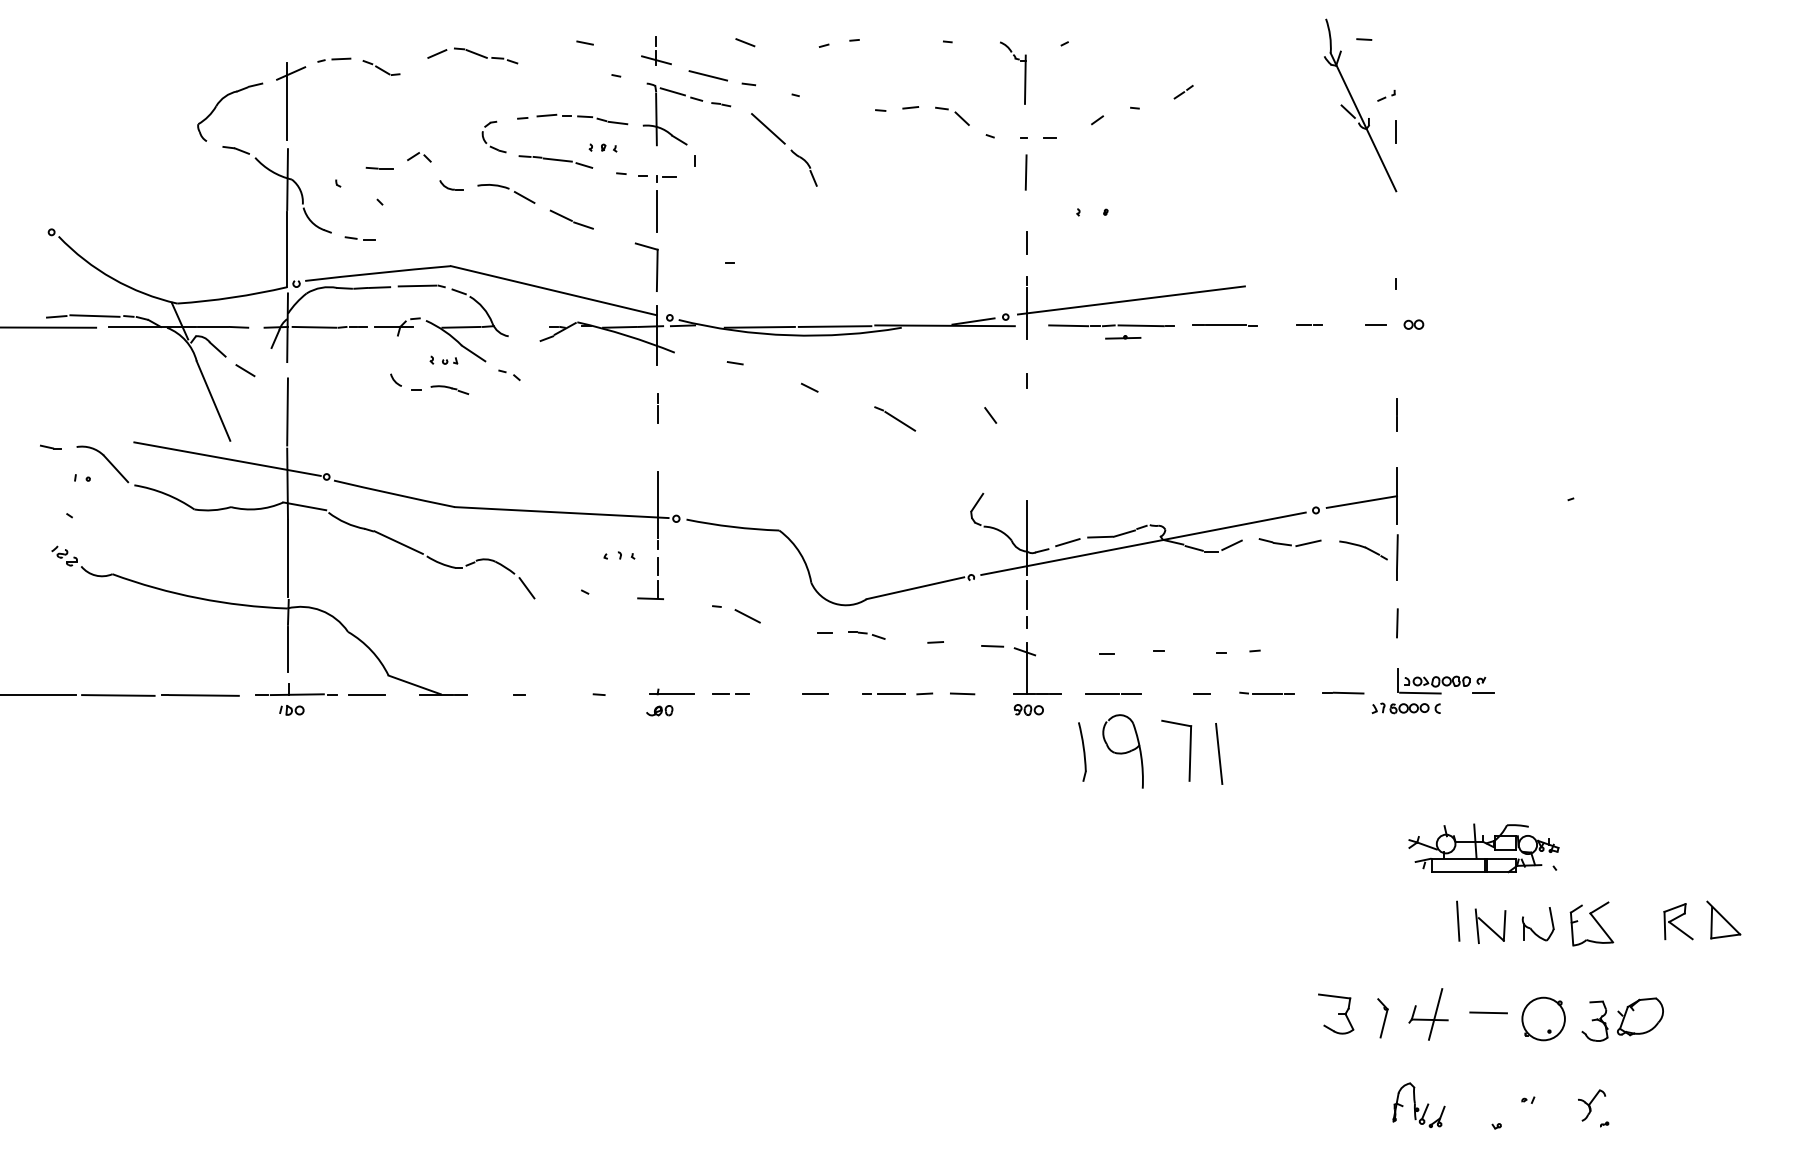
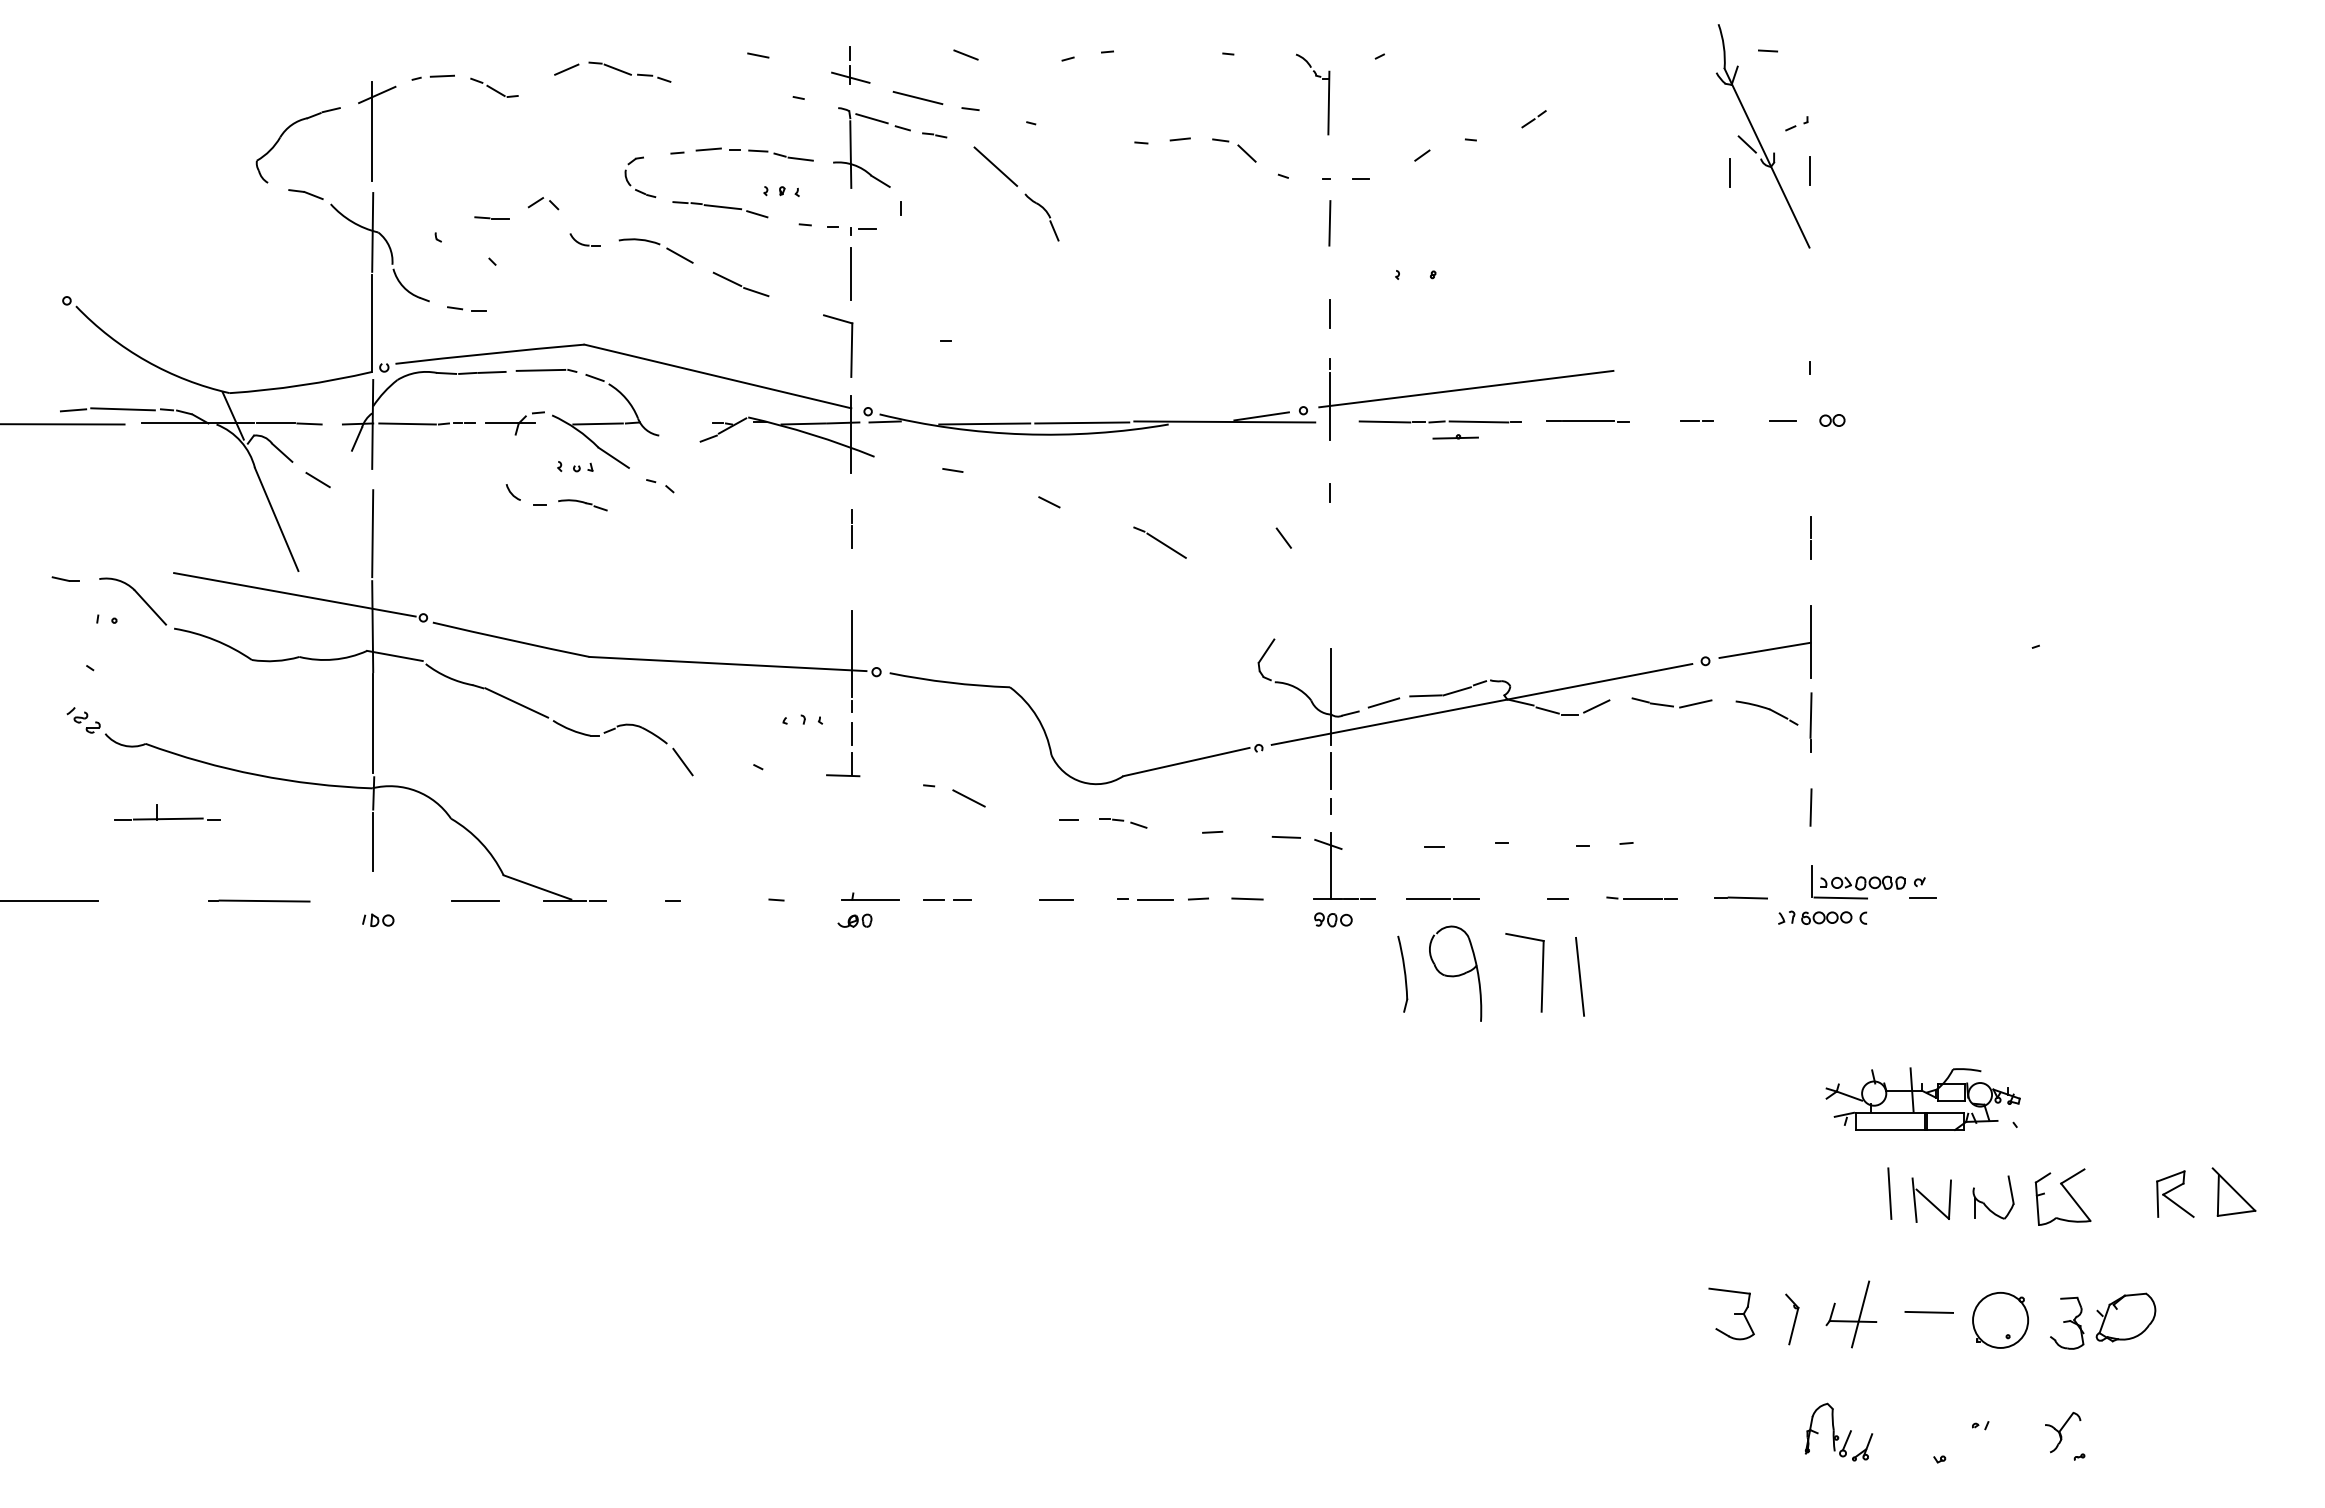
line: (1334, 133) -> (1729, 172), added
part: (296, 689) -> (167, 812), moved
line: (118, 695) -> (153, 900), removed

